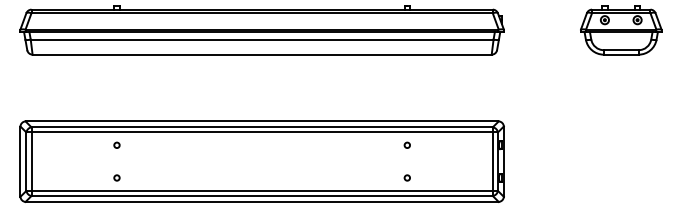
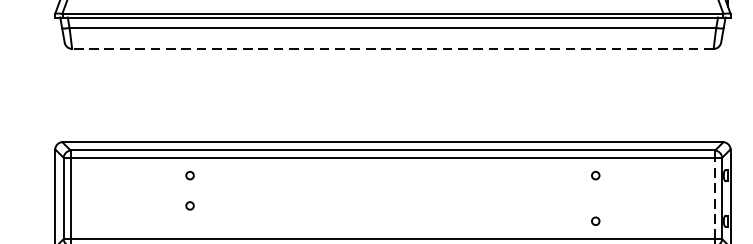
line: (262, 54) -> (393, 48), solid -> dashed
line: (492, 161) -> (714, 198), solid -> dashed
circle: (116, 177) -> (189, 205), moved

